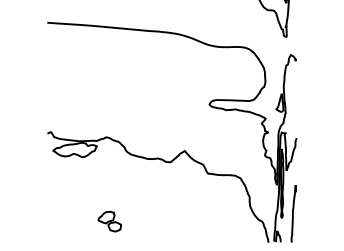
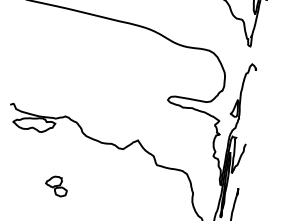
part: (109, 221) -> (56, 186), moved

